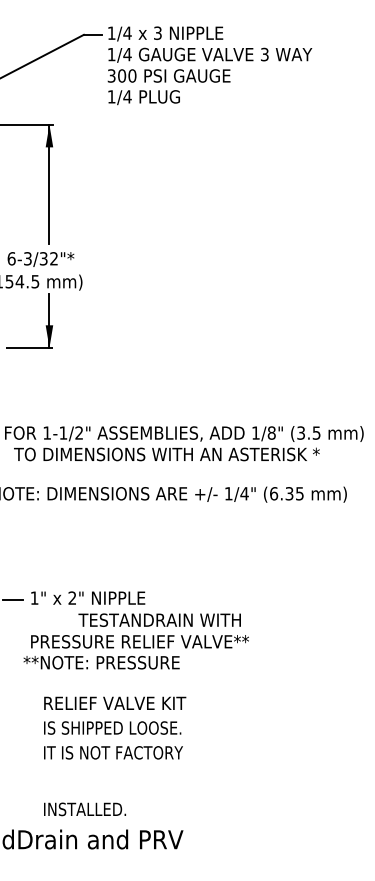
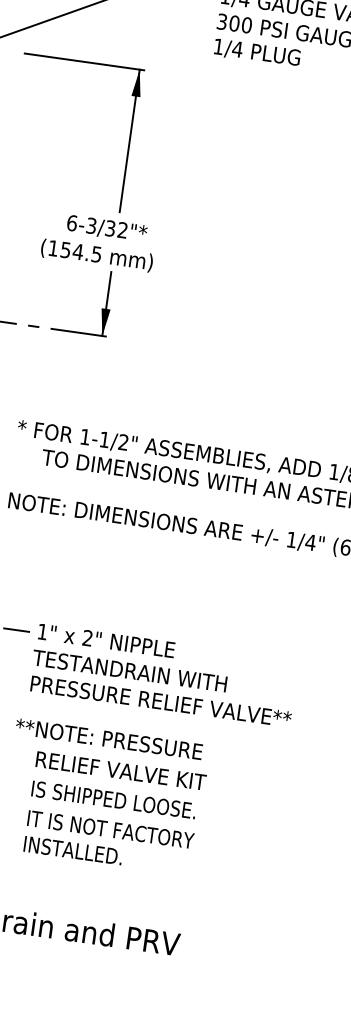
text: (159, 619) -> (129, 670), moved
text: (101, 662) -> (108, 738), moved
text: (84, 809) -> (72, 850), moved

